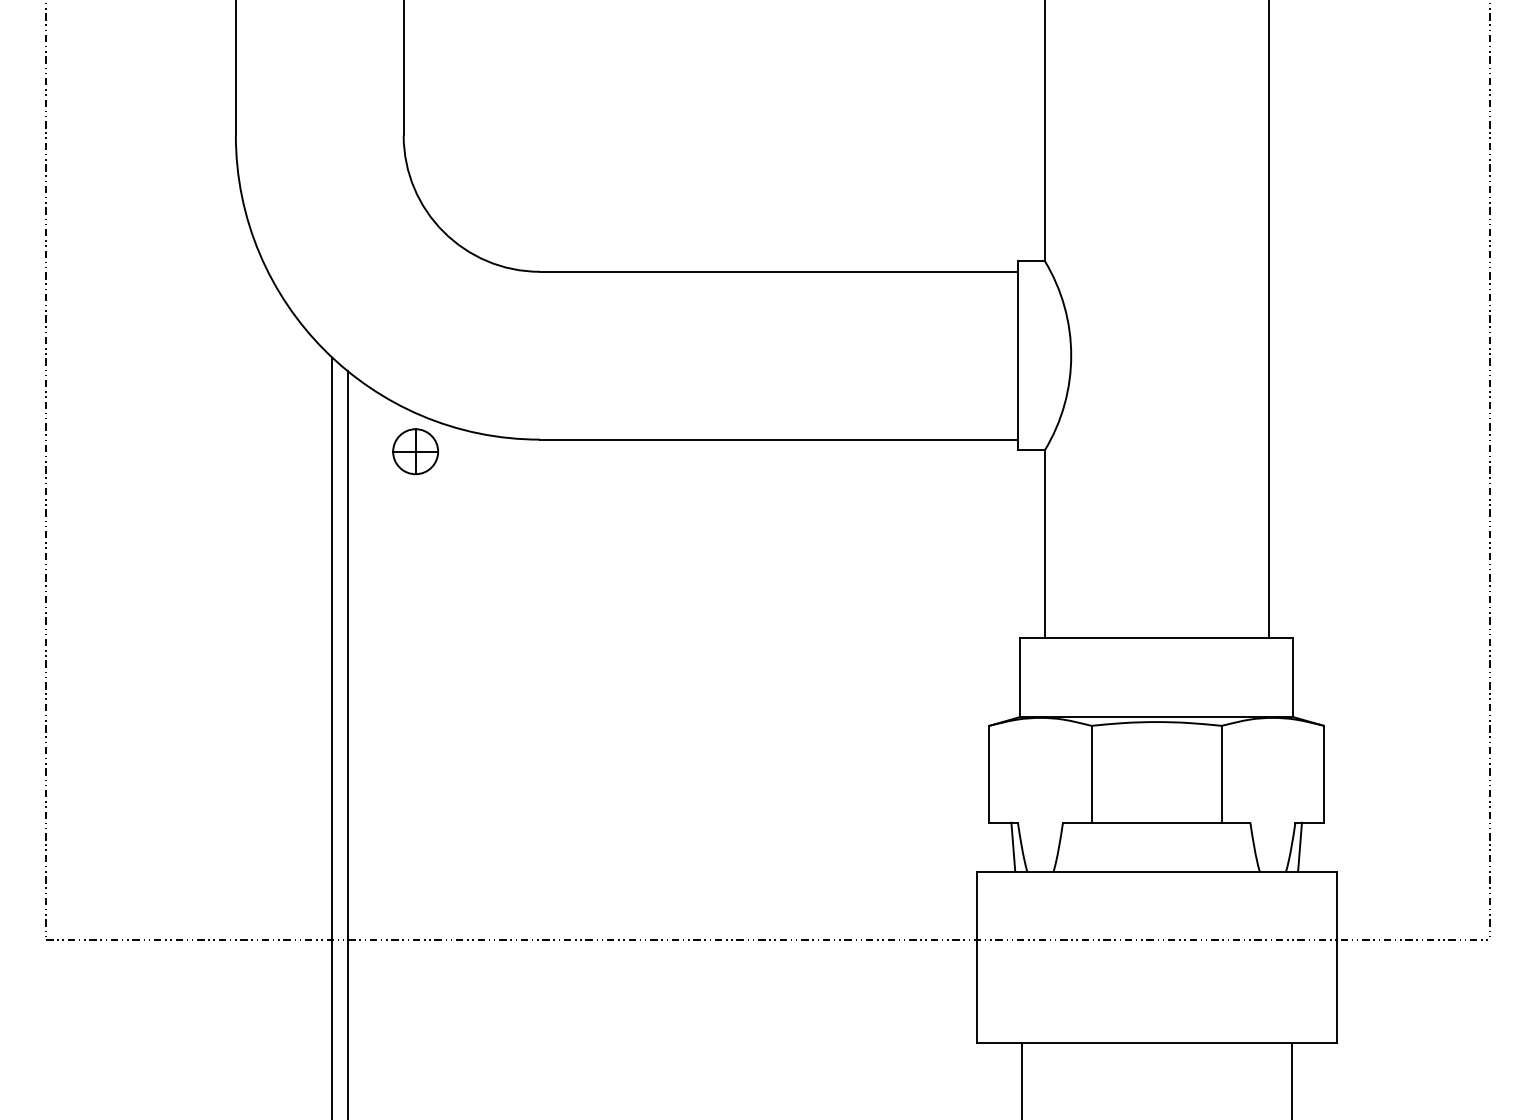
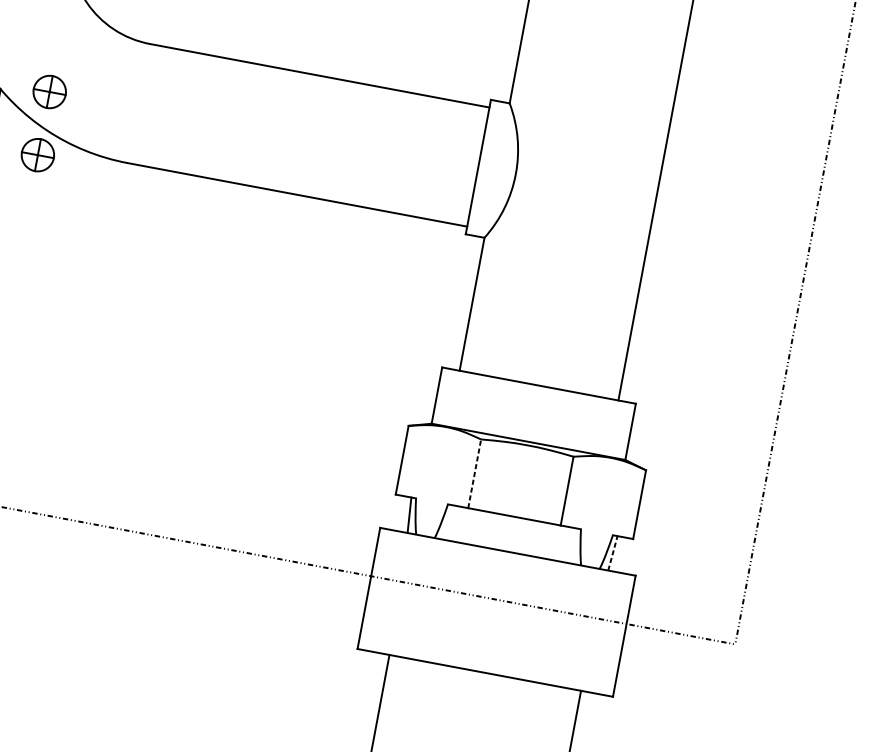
part: (415, 362) -> (49, 91), added
line: (1091, 773) -> (474, 473), solid -> dashed
line: (1300, 847) -> (613, 553), solid -> dashed

